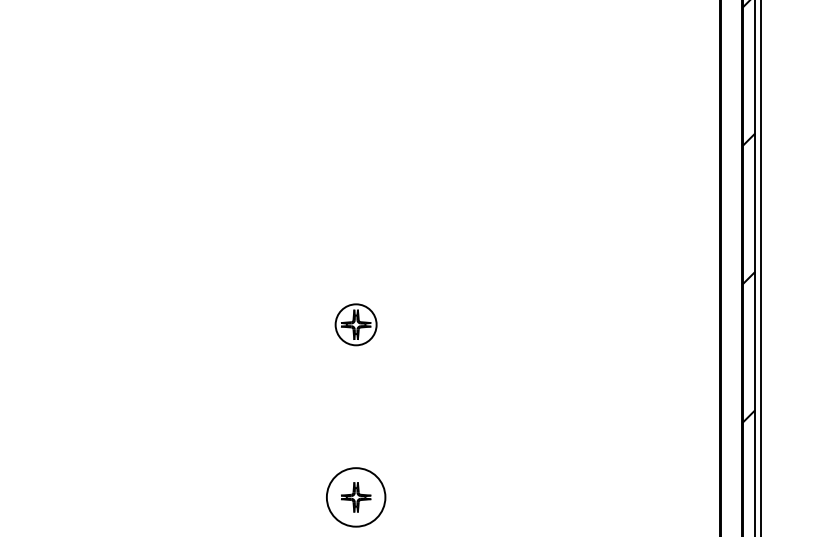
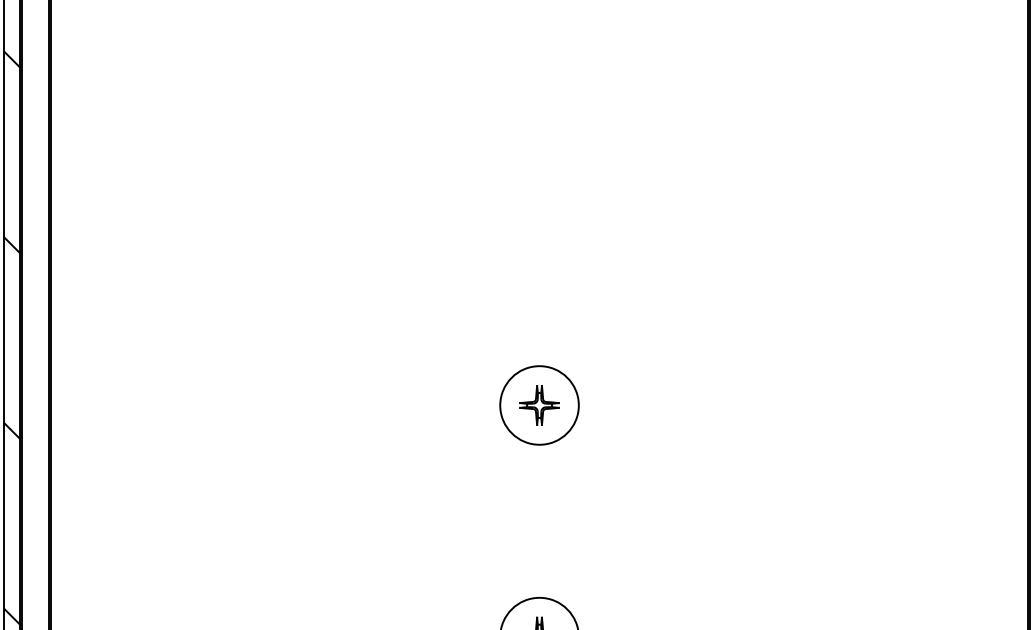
circle: (355, 324) -> (538, 405), size x1.43

